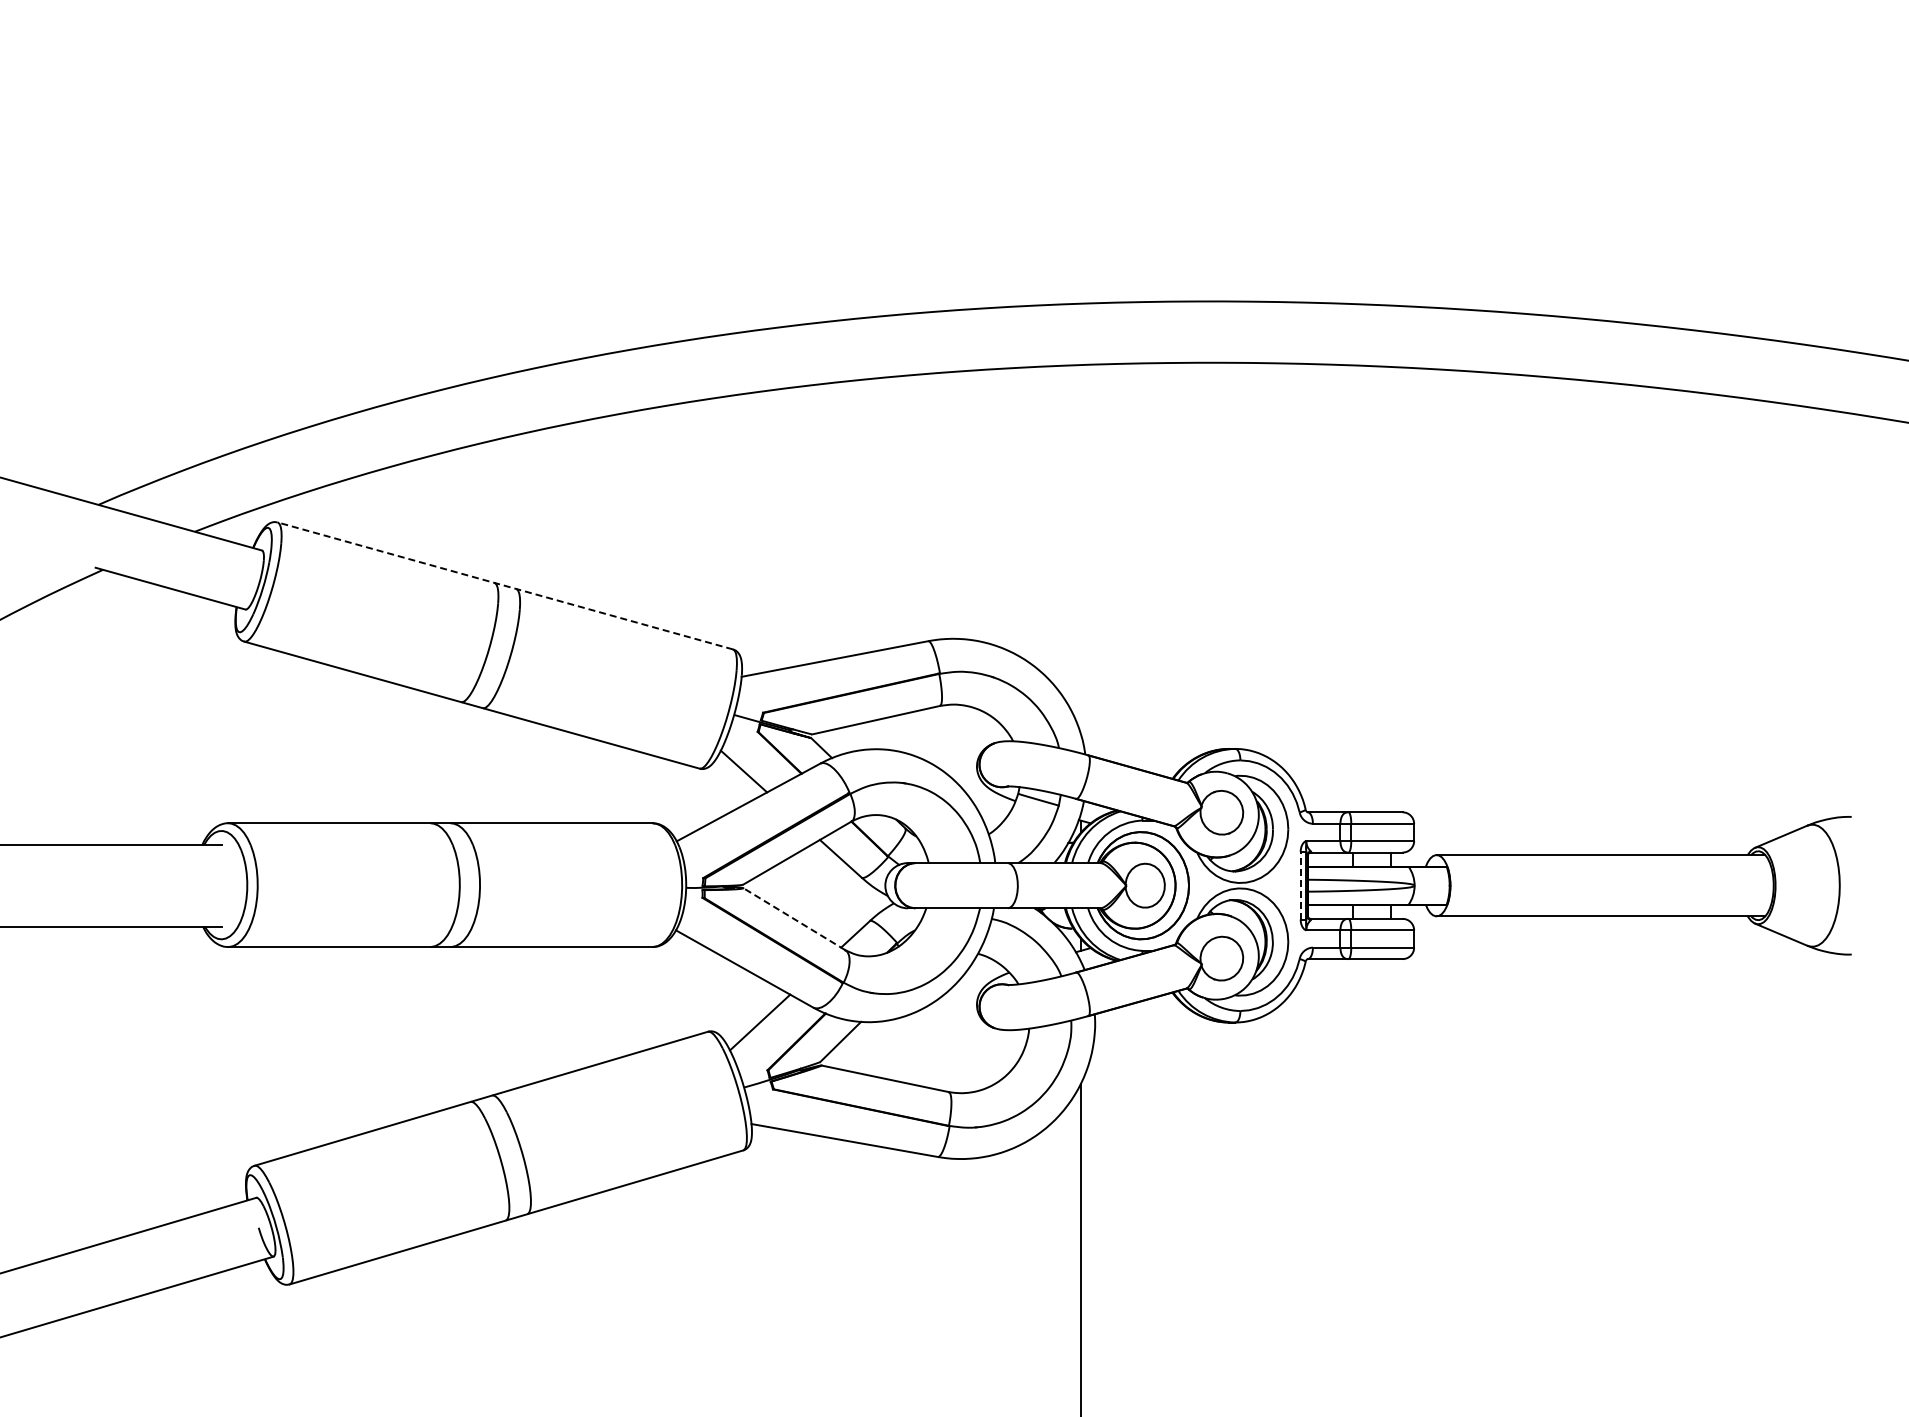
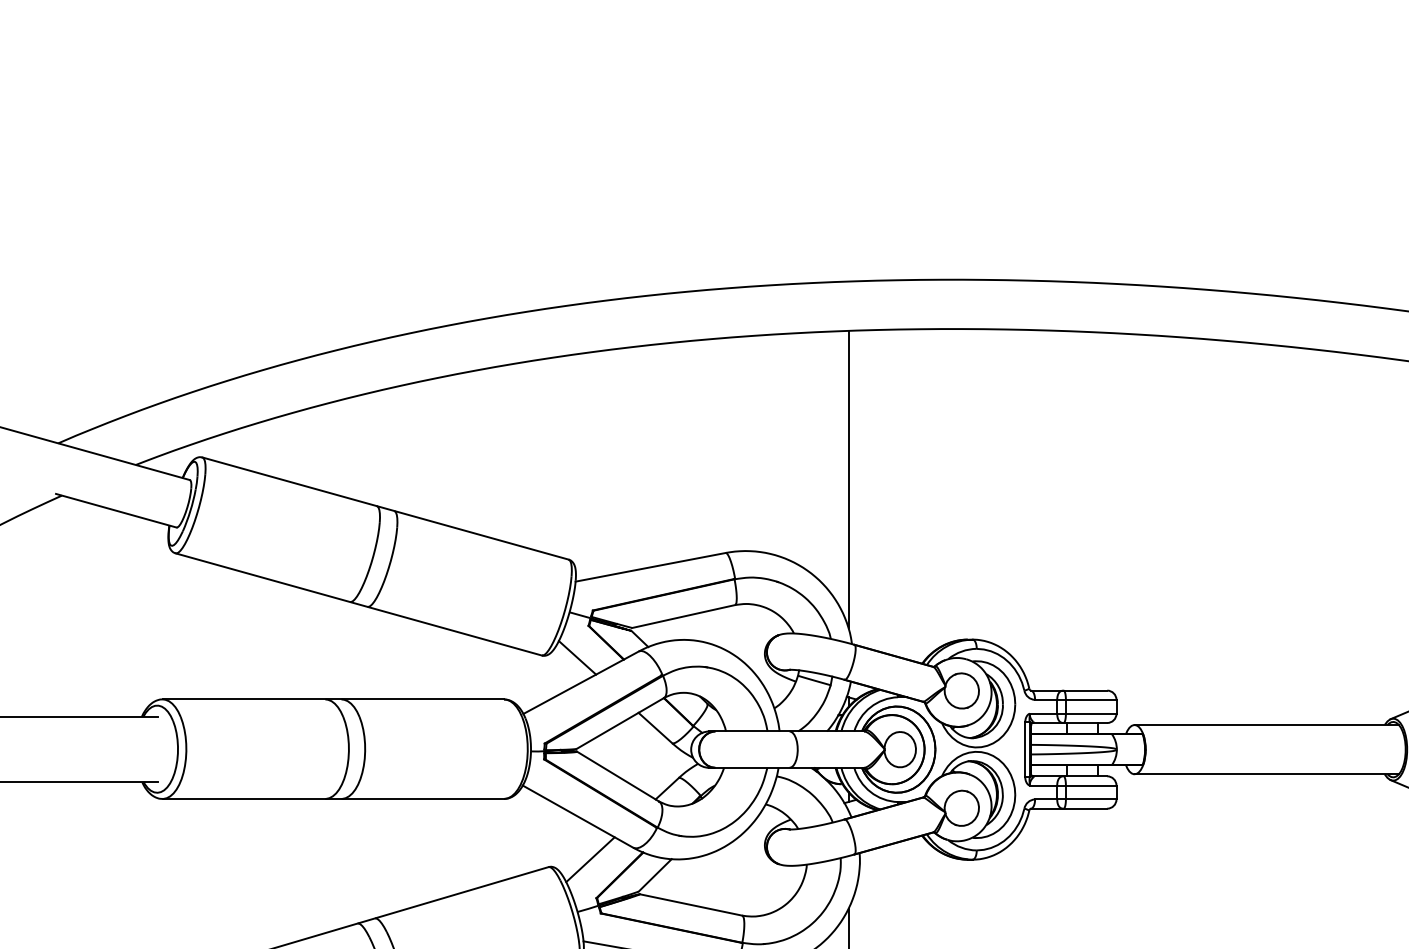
line: (1080, 549) -> (848, 479), added
line: (504, 585) -> (384, 508), dashed -> solid
line: (1300, 885) -> (1025, 749), dashed -> solid
line: (794, 918) -> (618, 776), dashed -> solid

